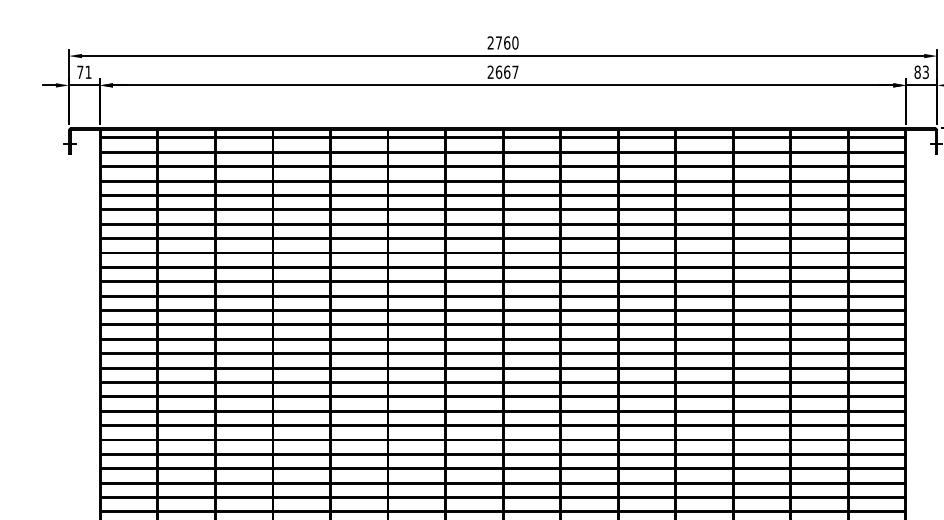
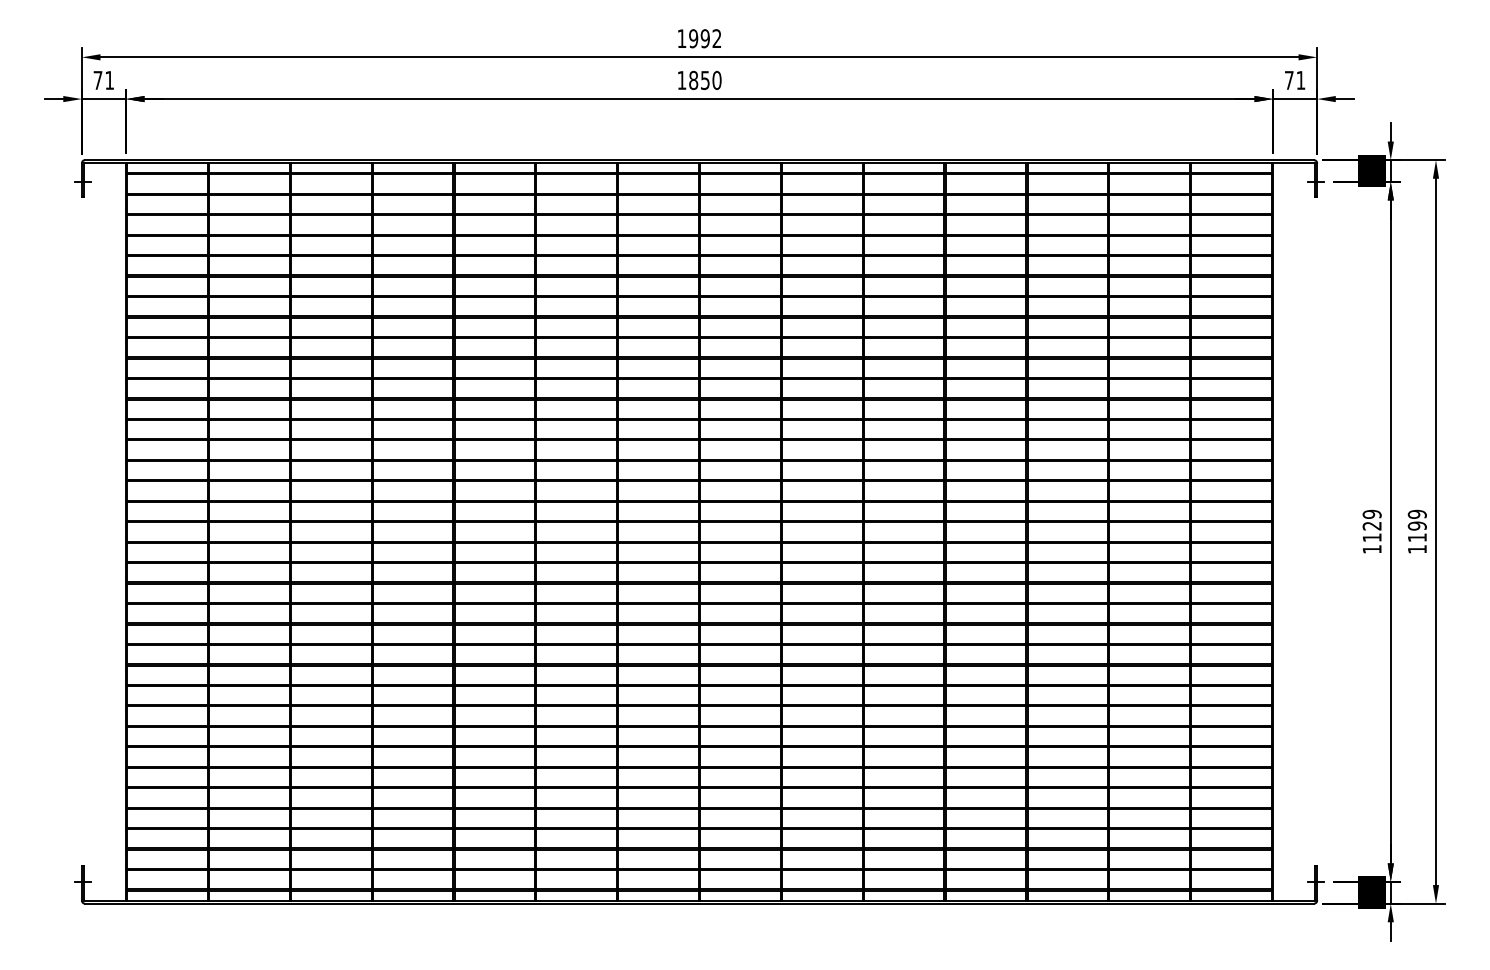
text: (503, 42) -> (699, 38), 2760 -> 1992
text: (503, 72) -> (699, 80), 2667 -> 1850
text: (921, 72) -> (1294, 80), 83 -> 71

